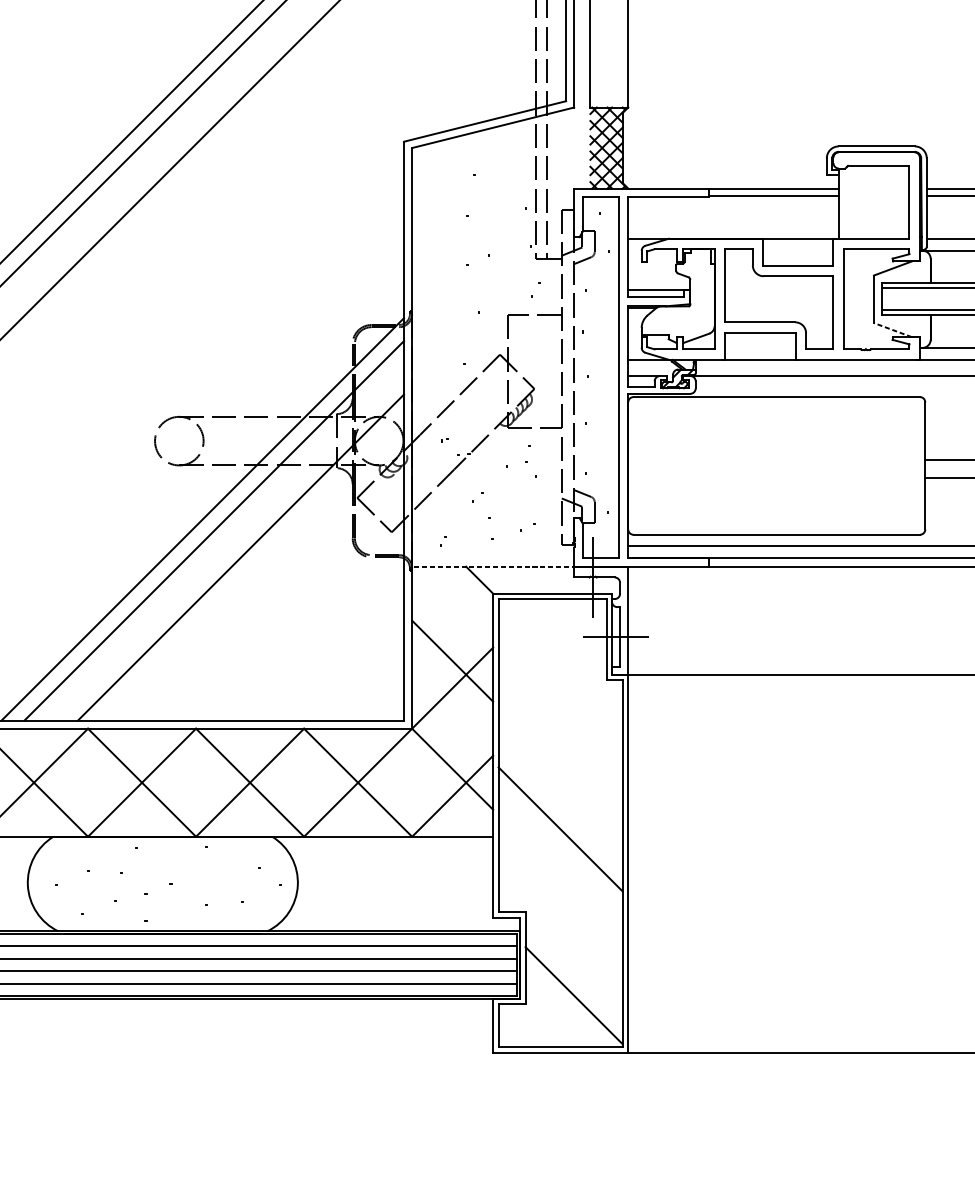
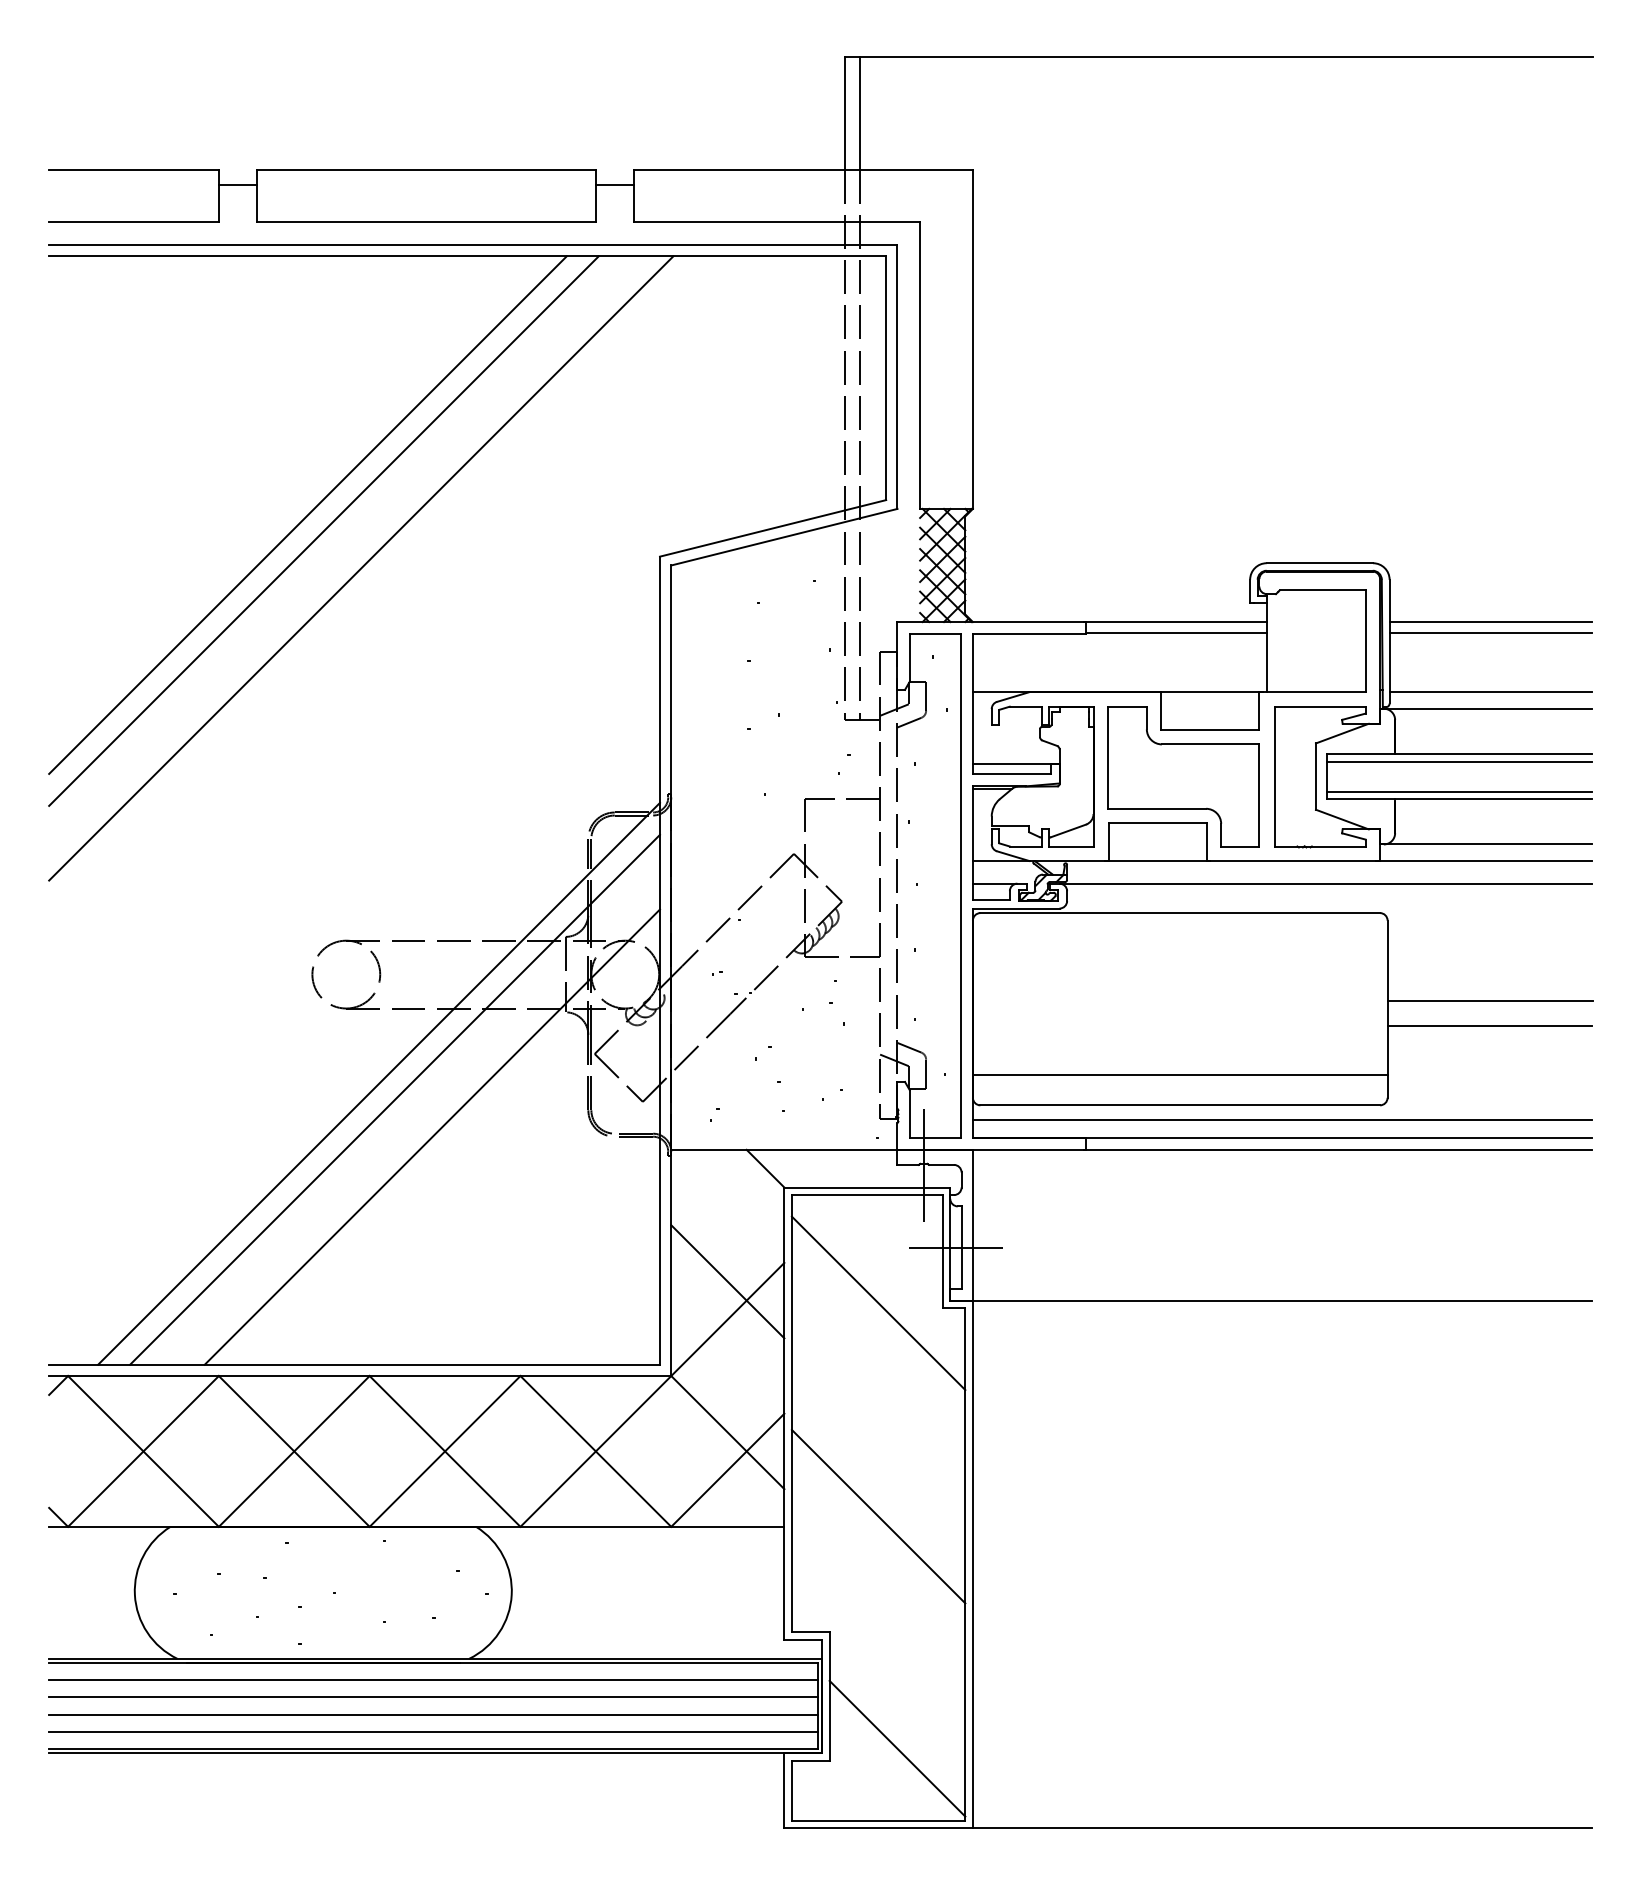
line: (892, 330) -> (1341, 819), dashed -> solid
line: (776, 512) -> (1179, 1074), added
line: (494, 566) -> (786, 1149), dashed -> solid
line: (560, 676) -> (878, 1303), added

